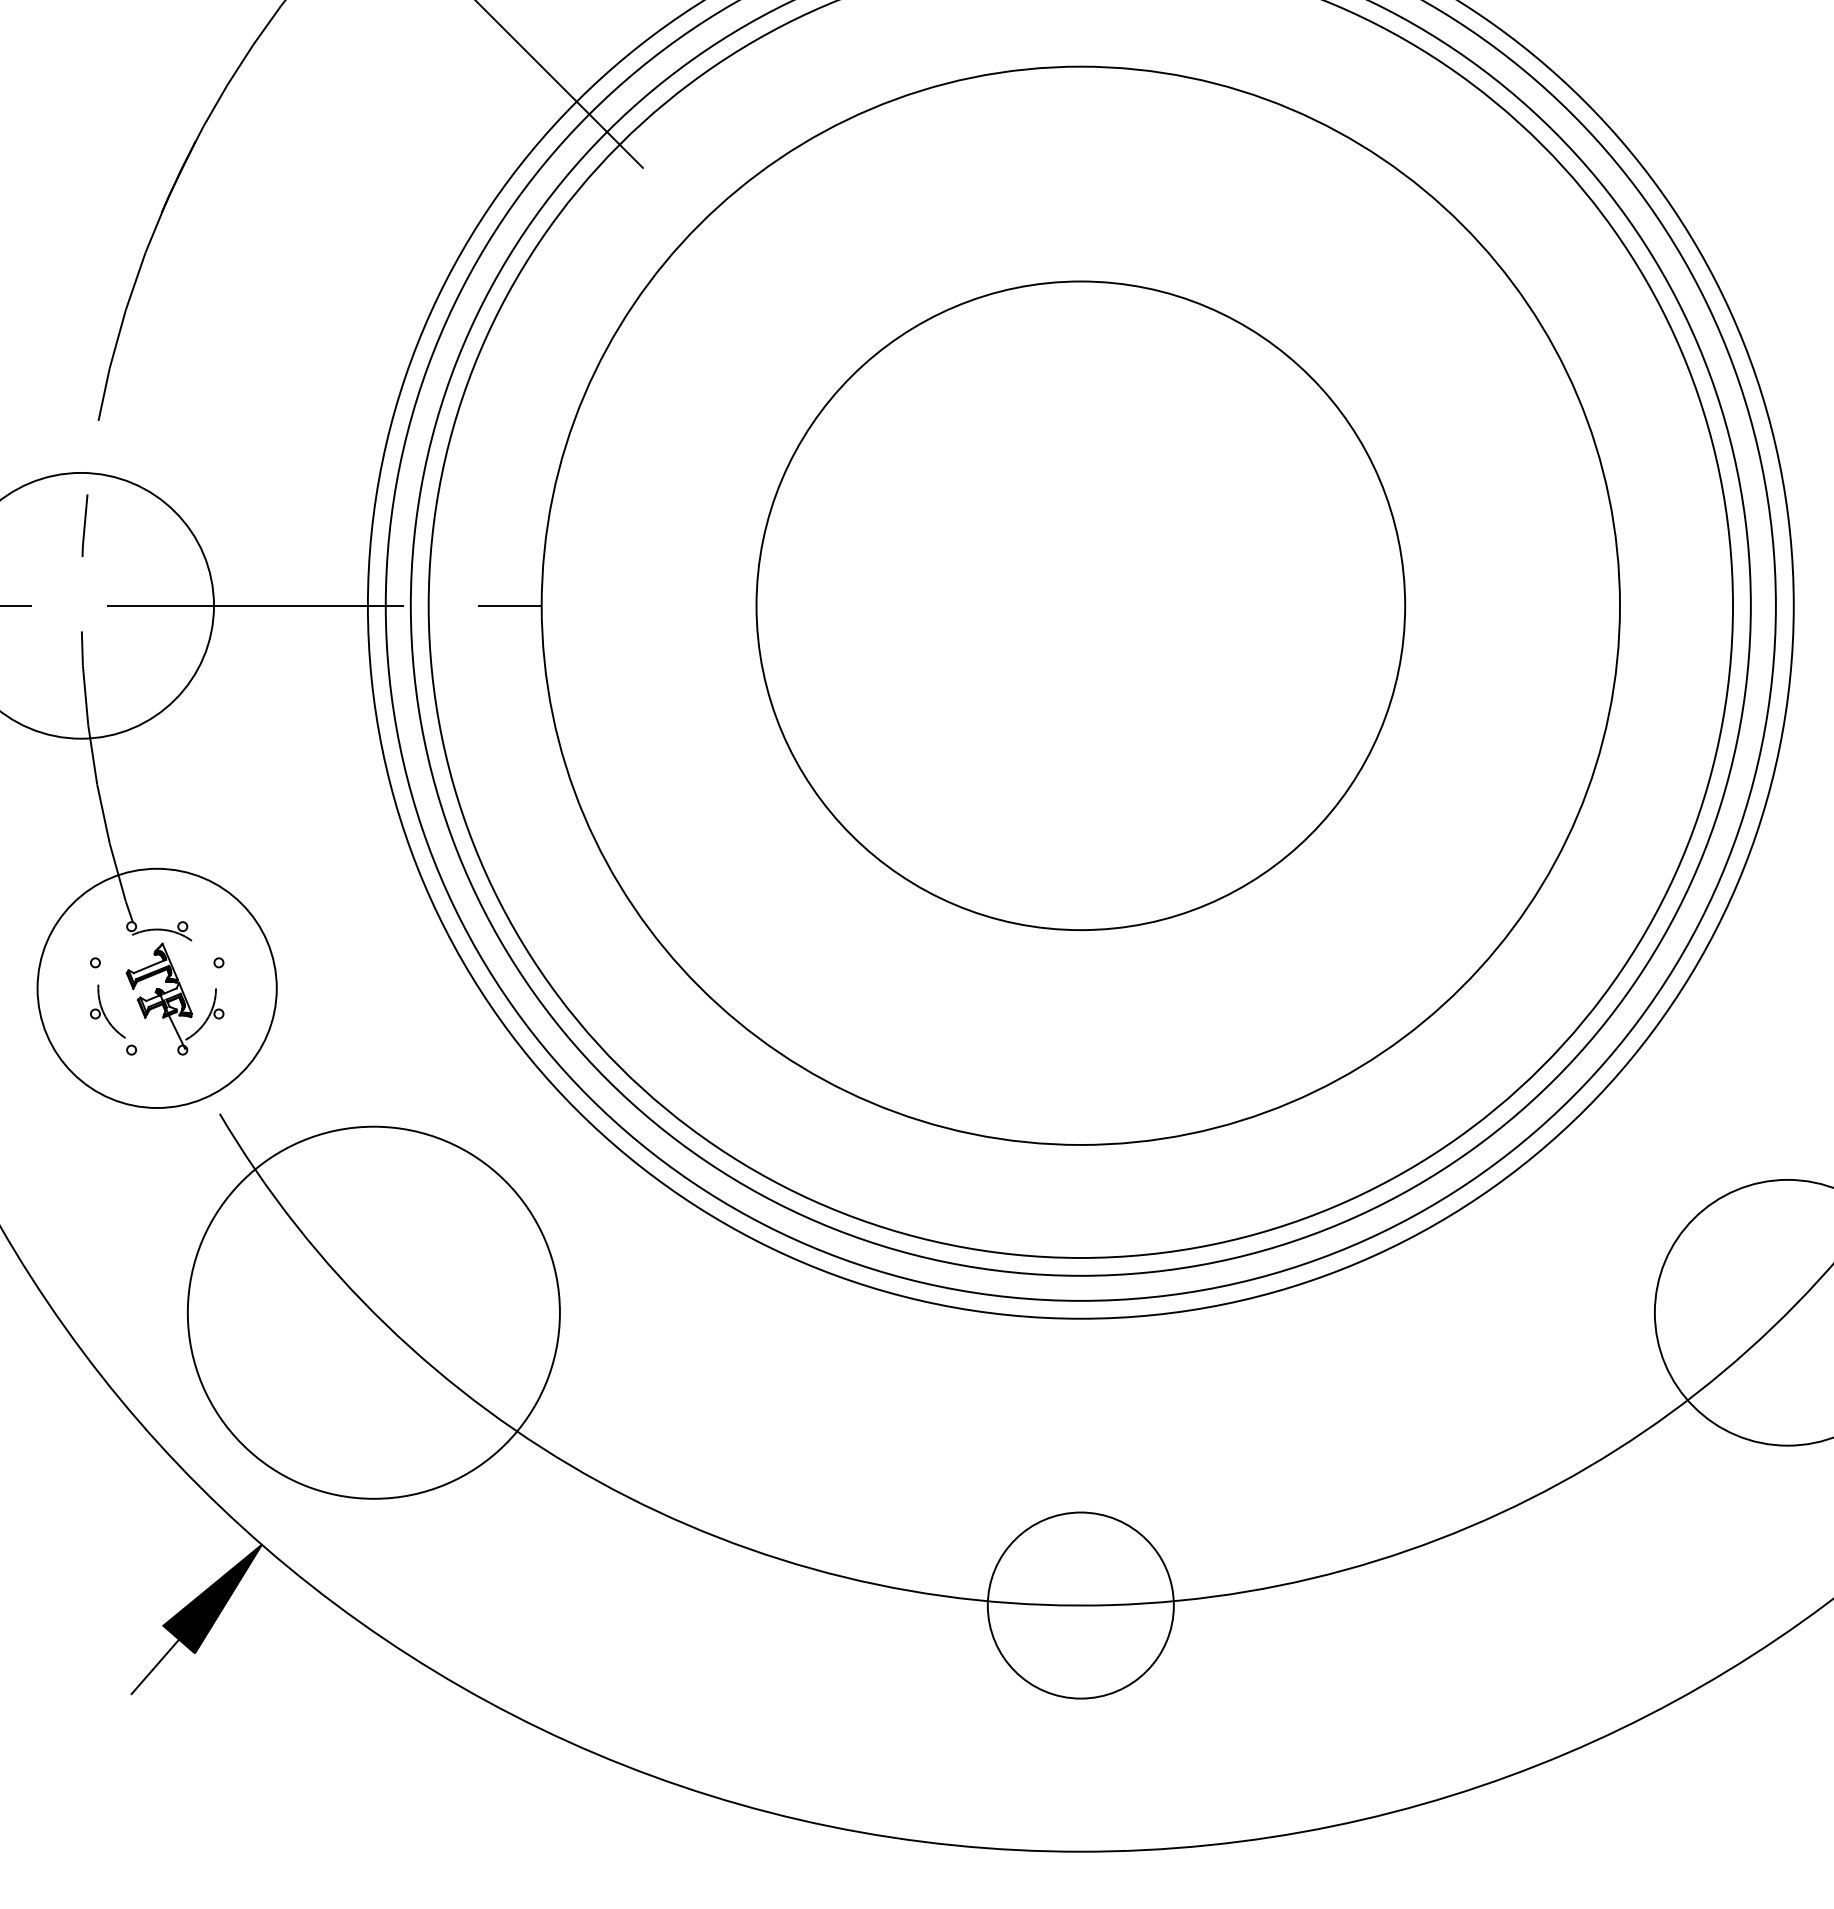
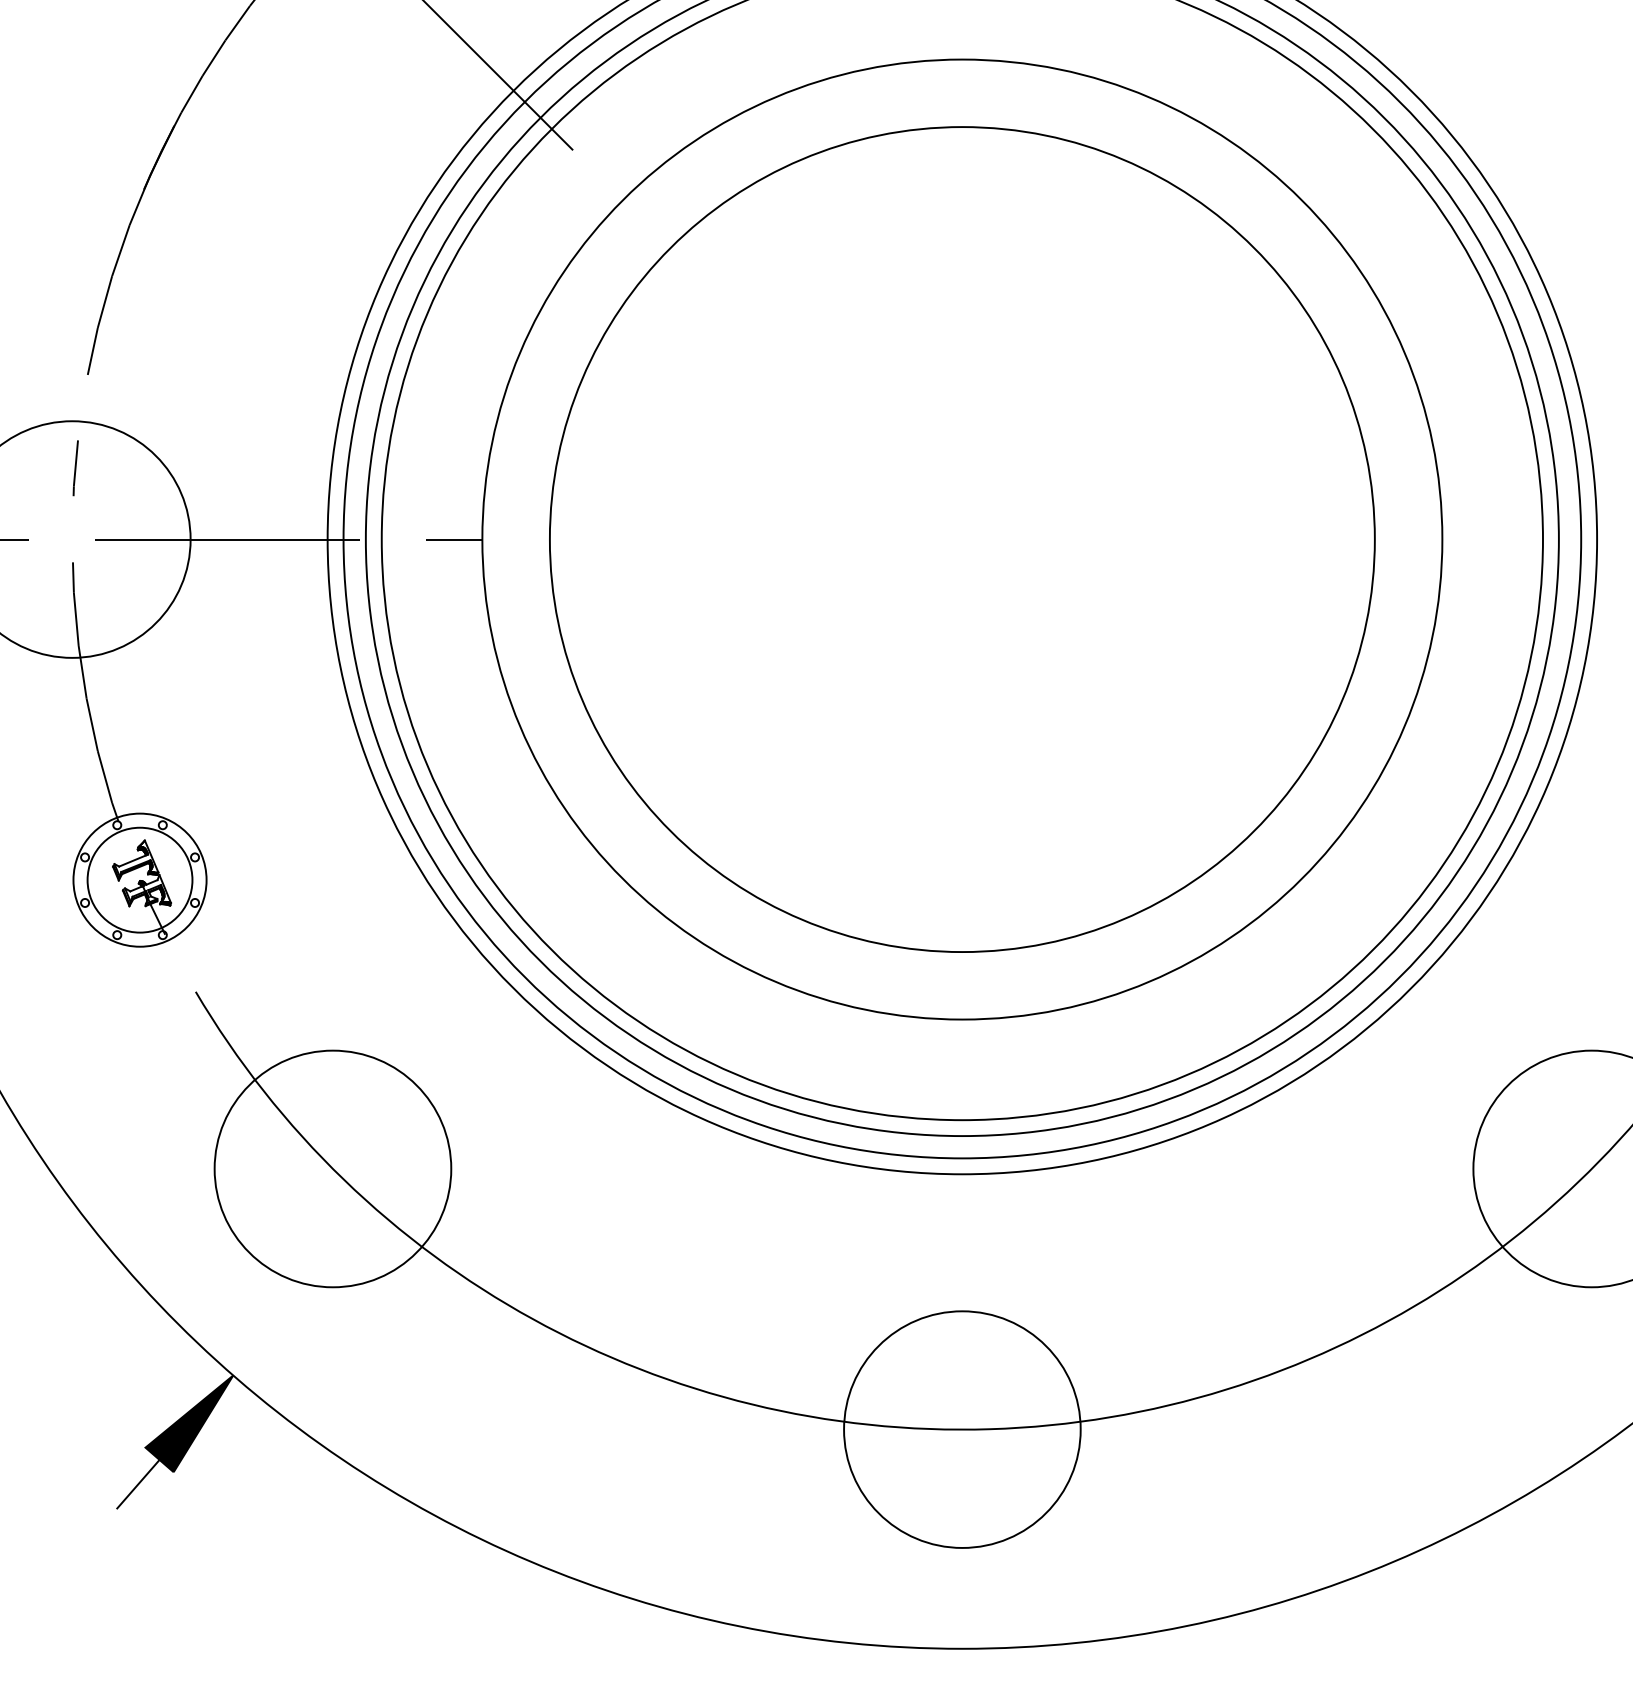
circle: (1080, 605) -> (962, 539), size x1.43
circle: (156, 988) -> (139, 880), size x0.62
circle: (157, 988) -> (140, 880), dashed -> solid
circle: (373, 1312) -> (332, 1168), size x0.71
circle: (1080, 1605) -> (962, 1429), size x1.43

